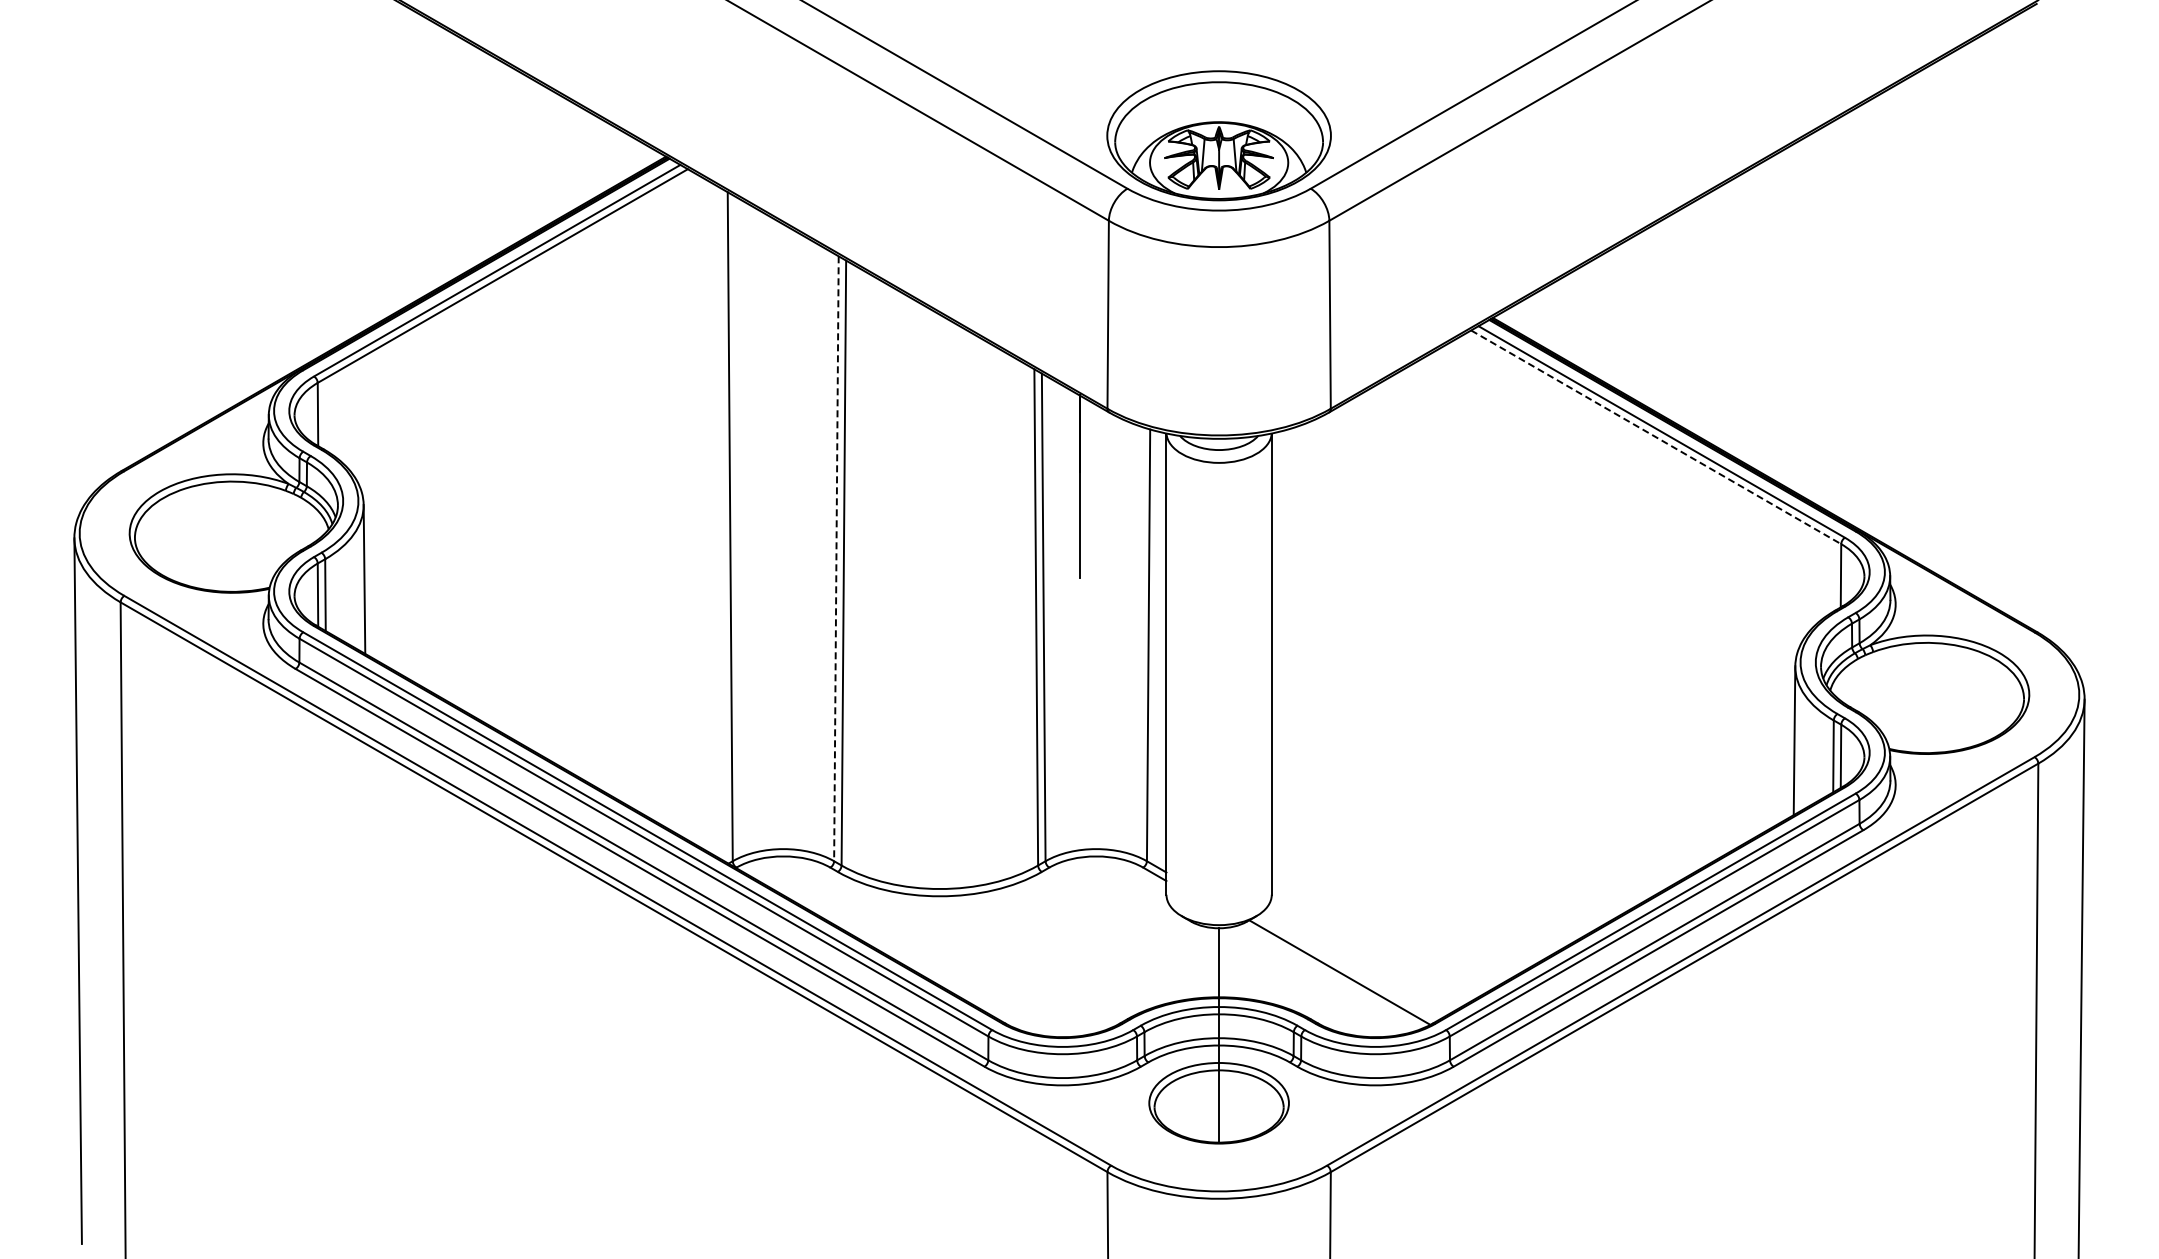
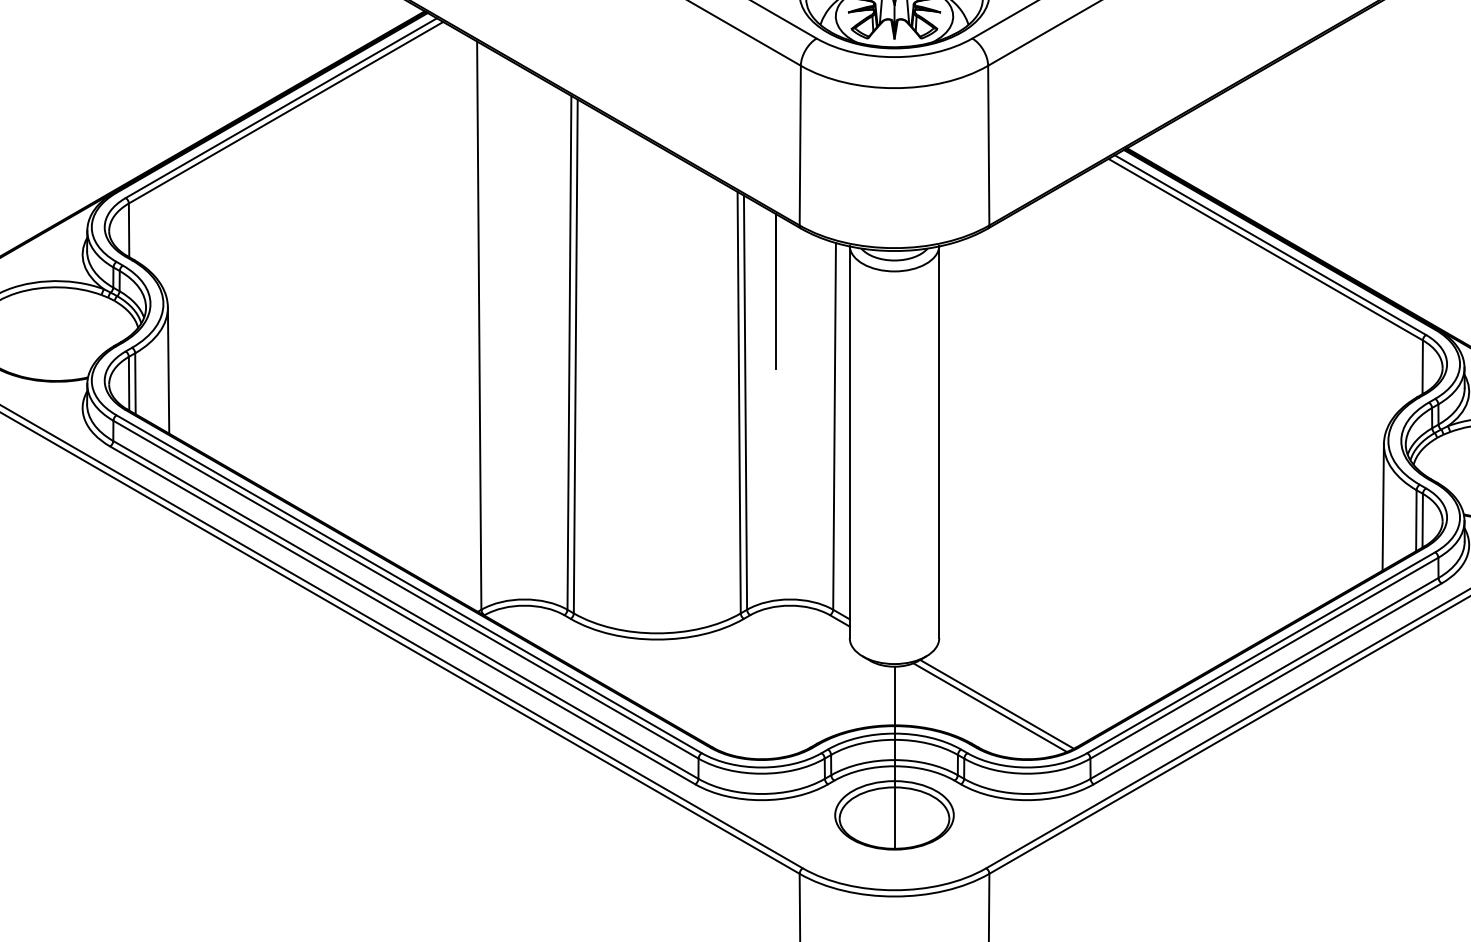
line: (1656, 437) -> (1266, 249), dashed -> solid
line: (836, 559) -> (569, 353), dashed -> solid
line: (1331, 976) -> (989, 707), added

